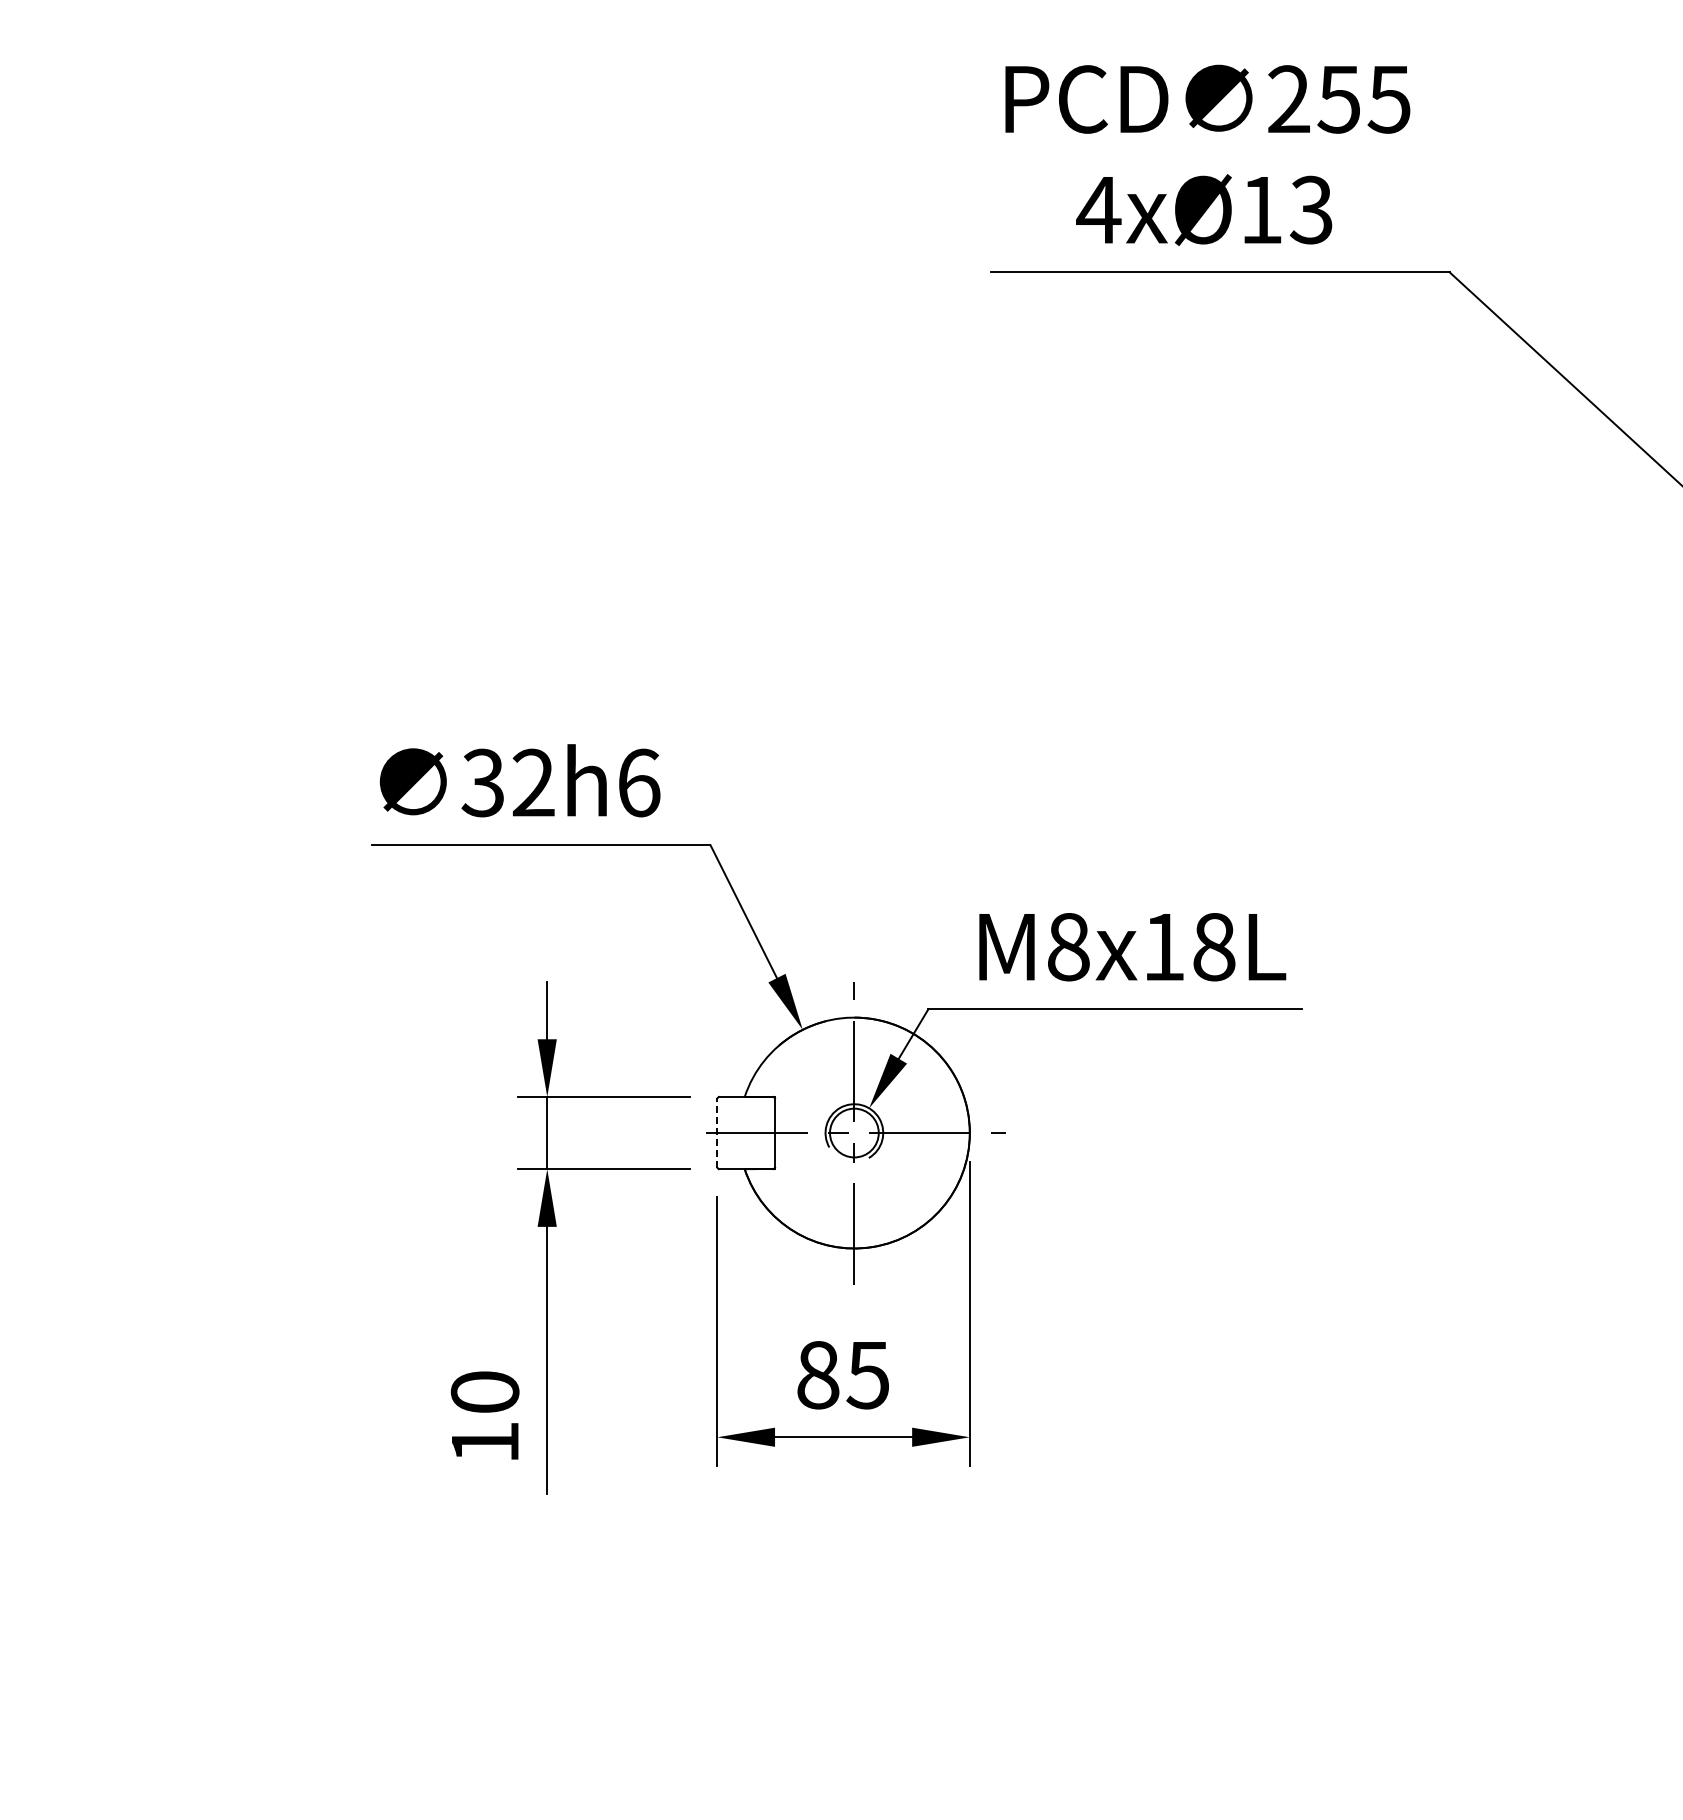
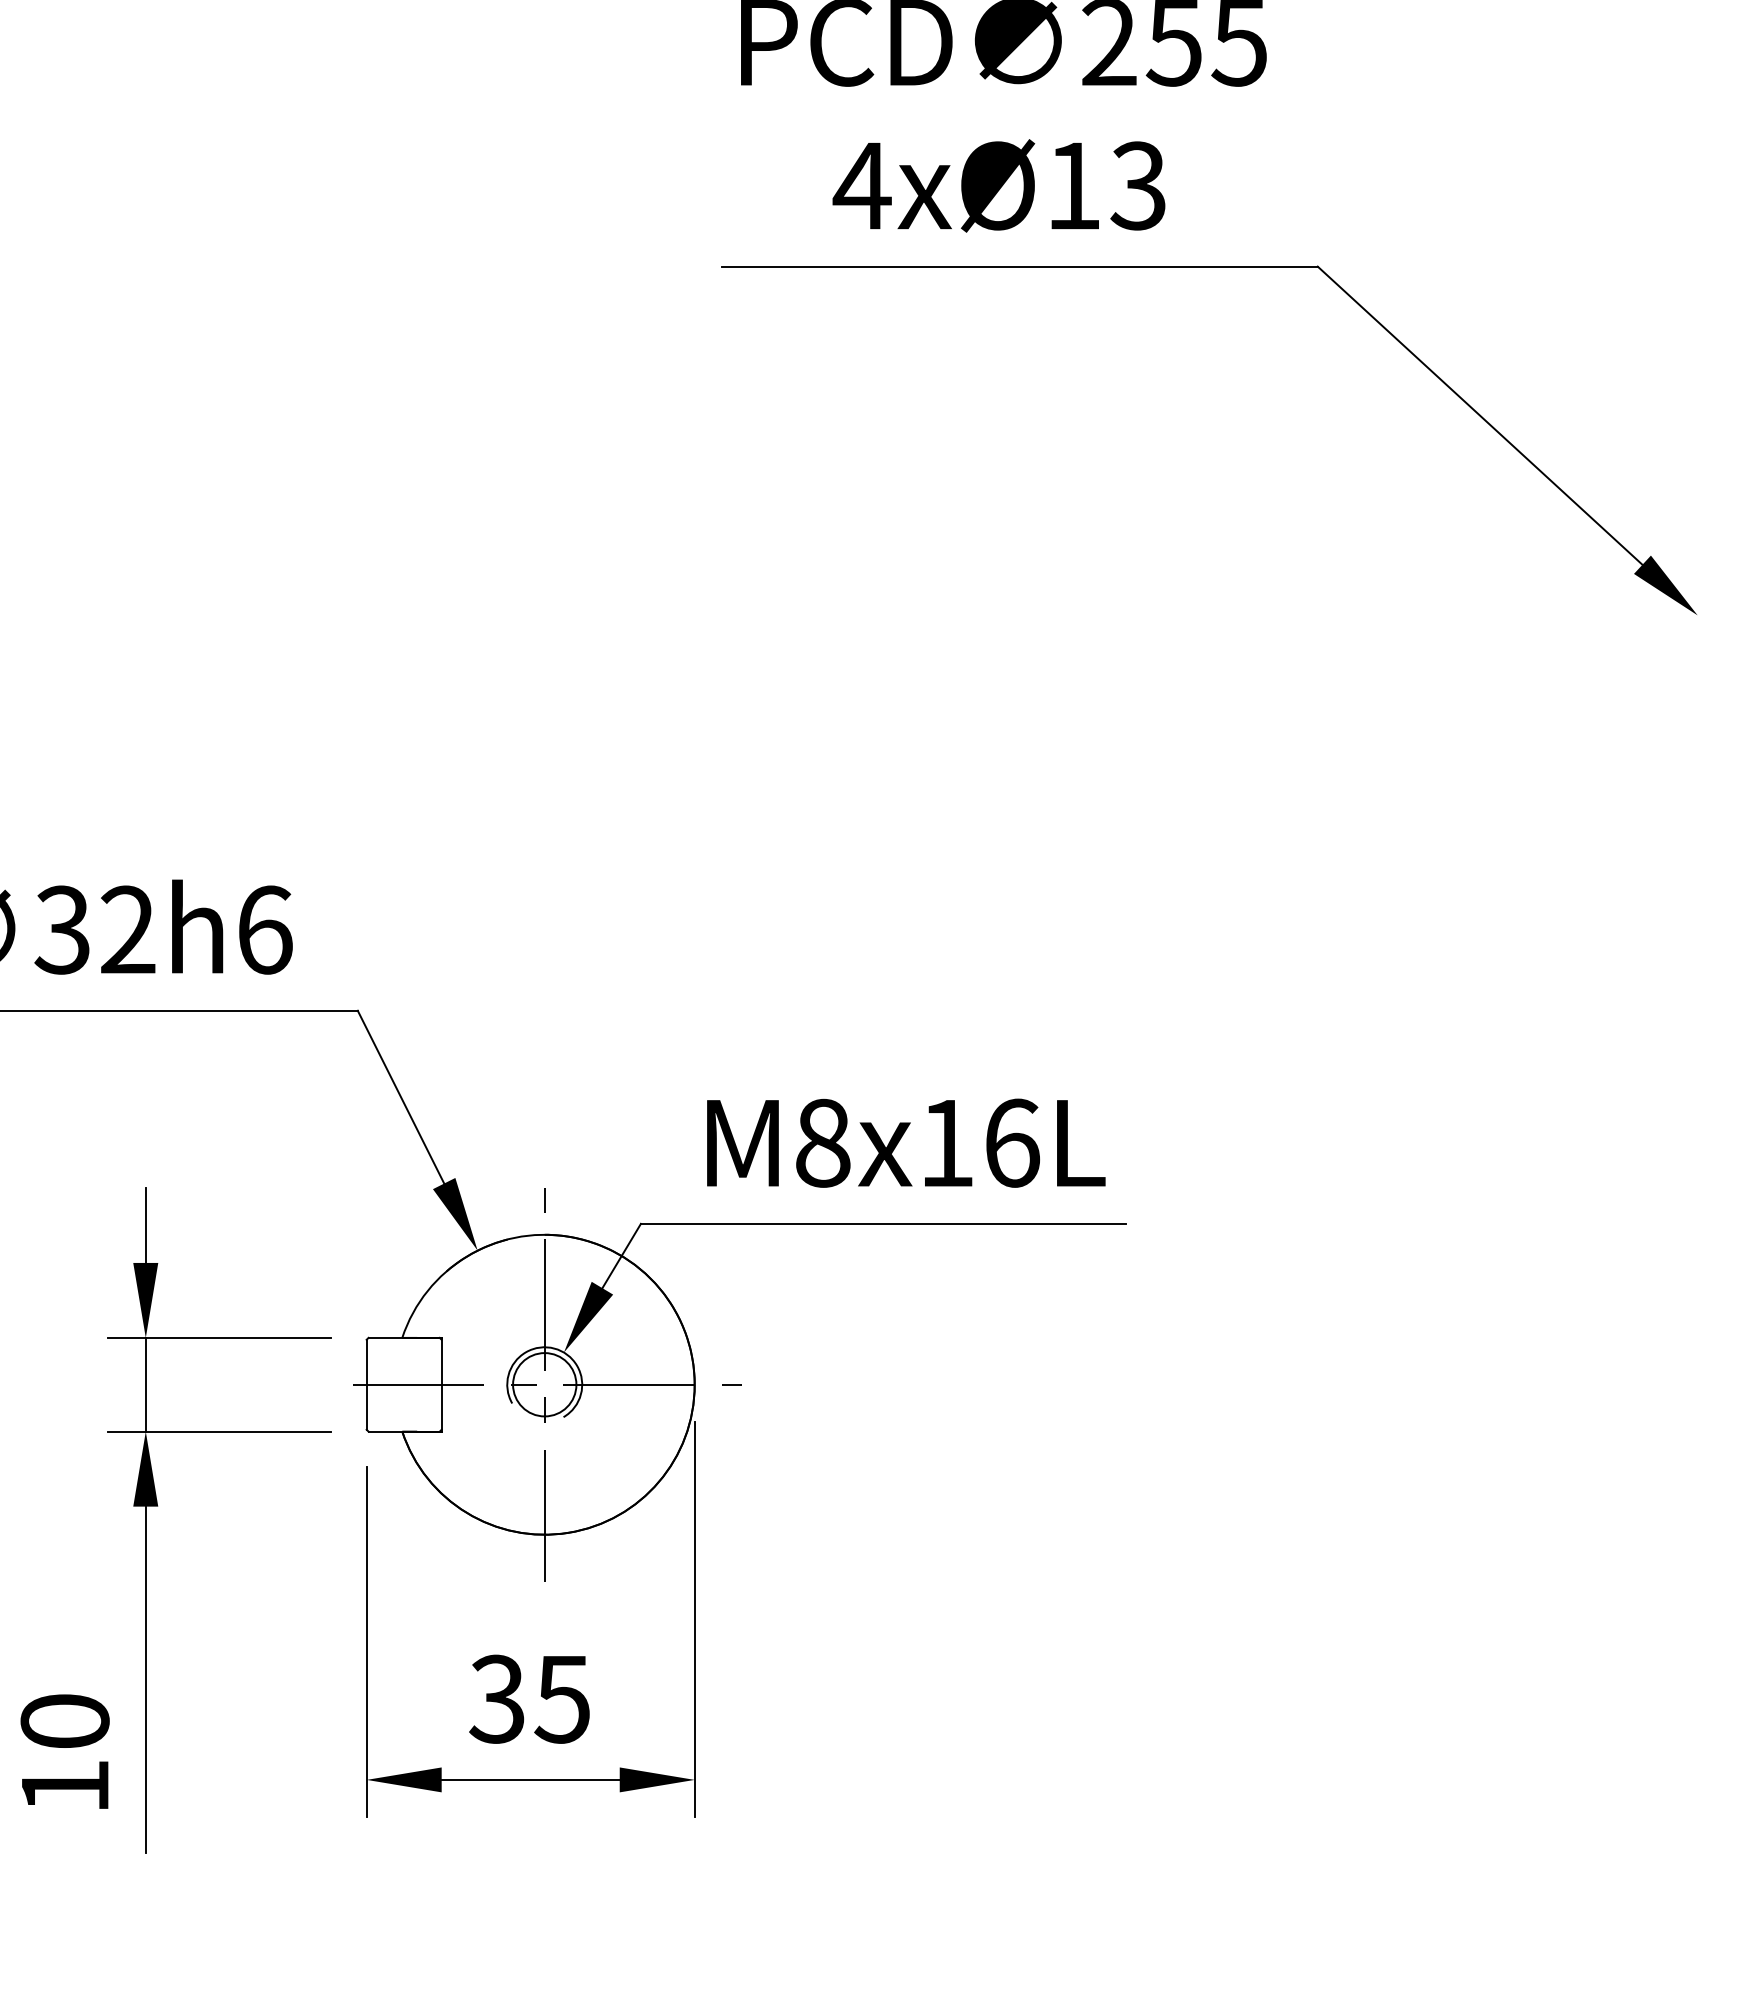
text: (1214, 946) -> (1012, 1142), M8x18L -> M8x16L
line: (717, 1133) -> (366, 1385), dashed -> solid
text: (817, 1374) -> (496, 1698), 85 -> 35

